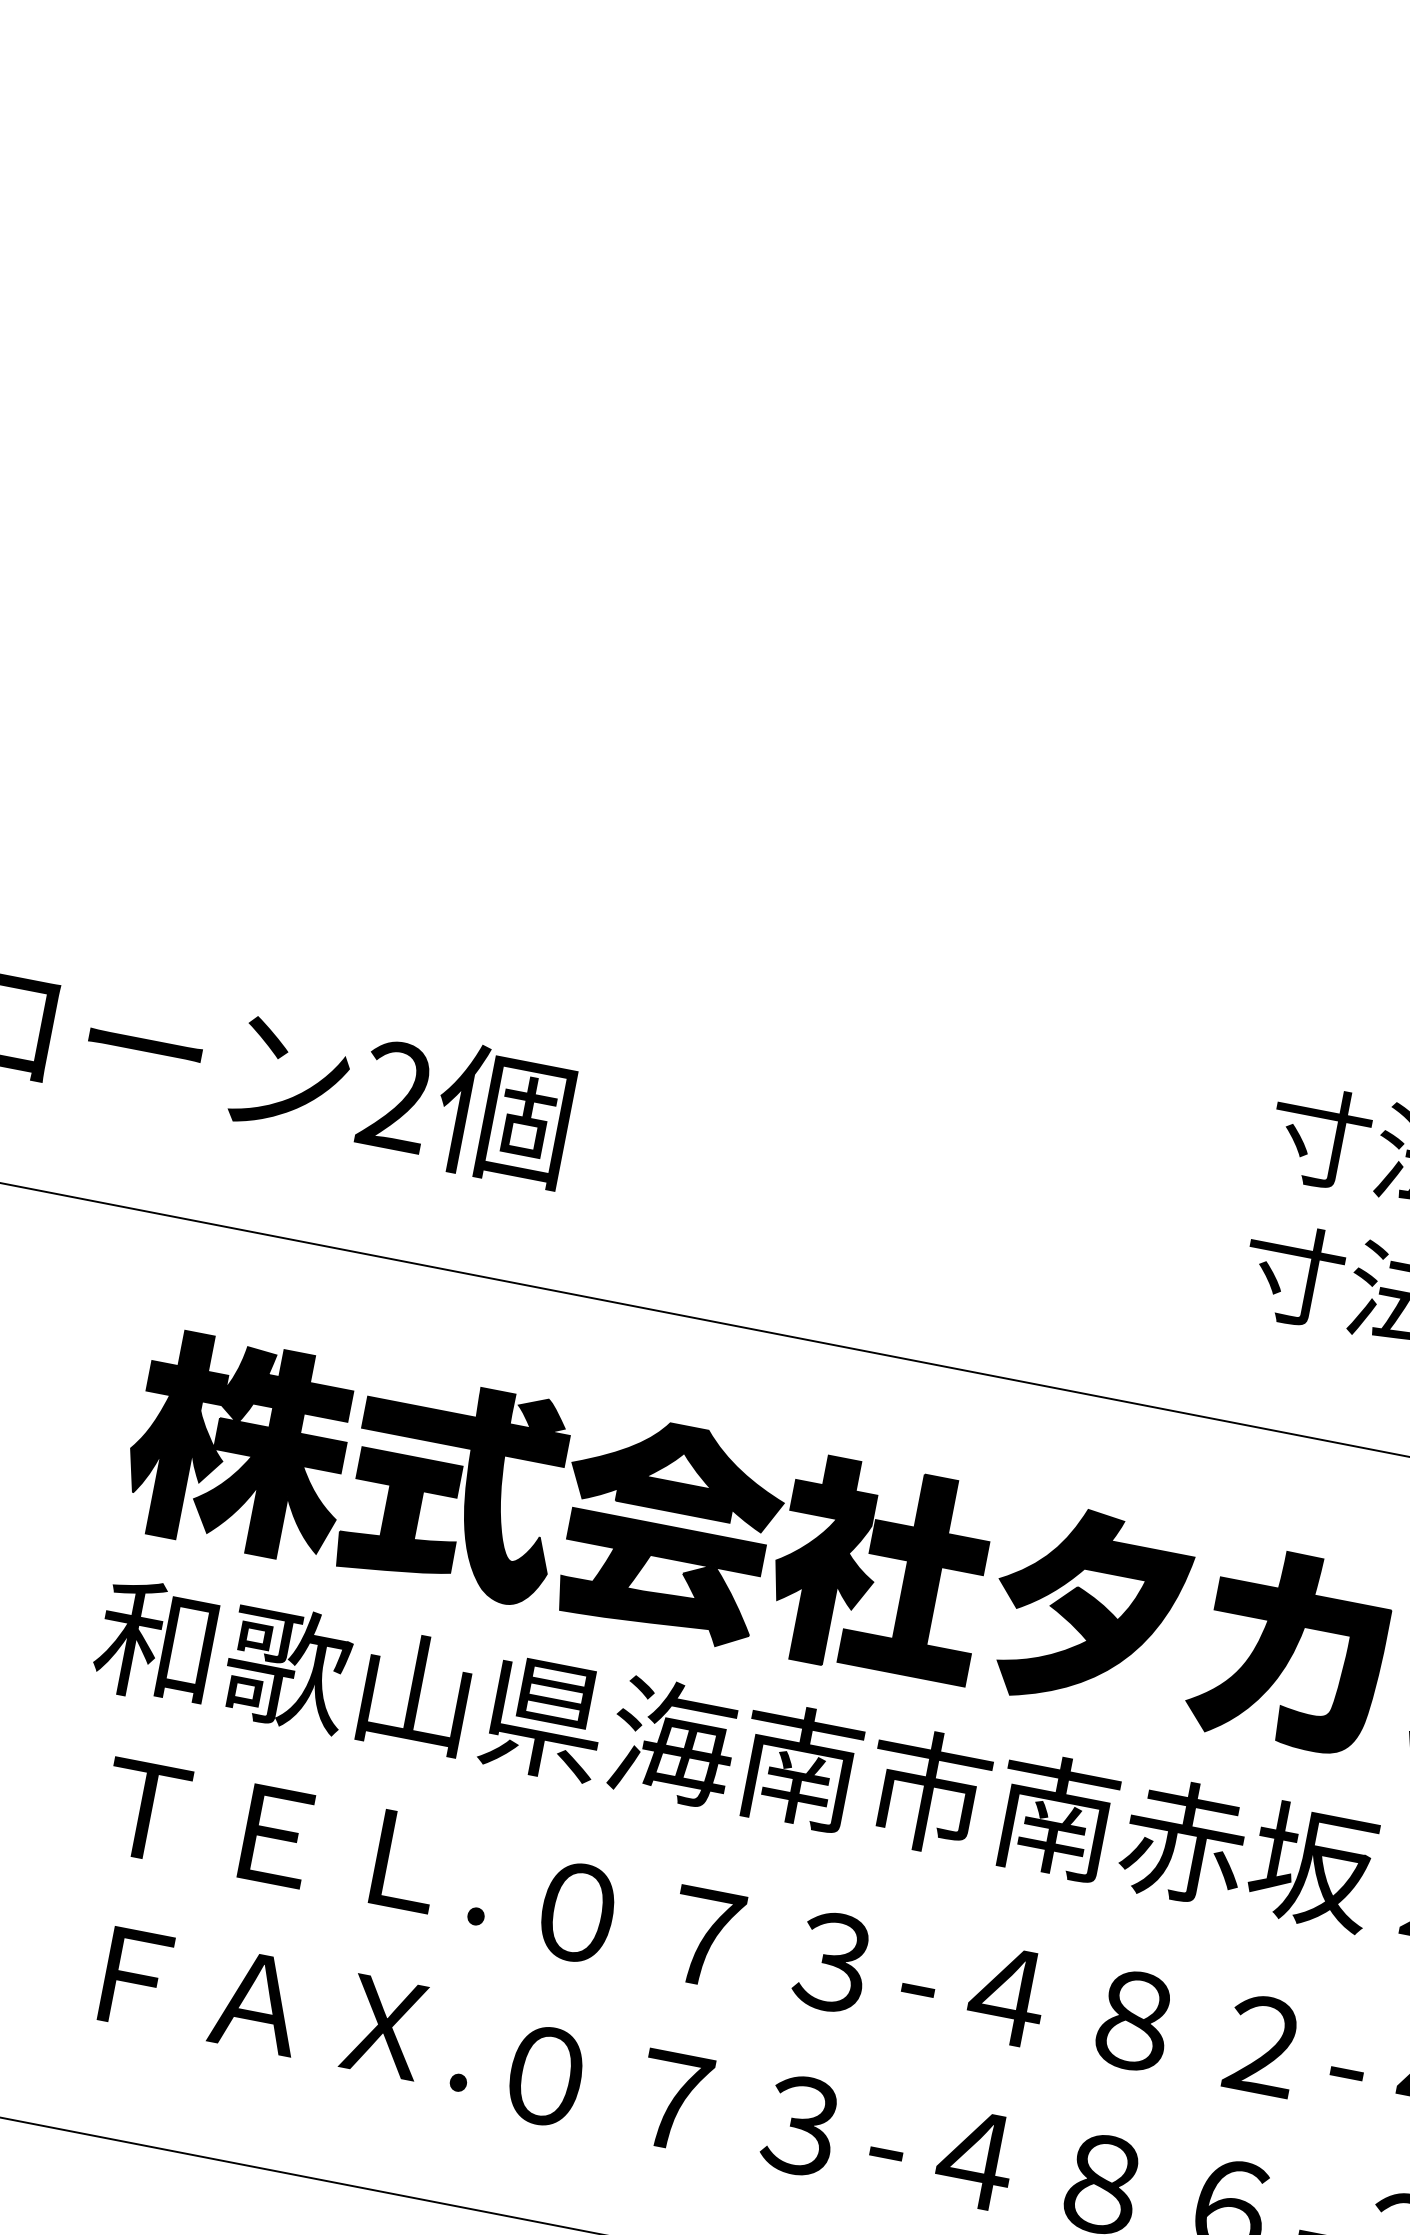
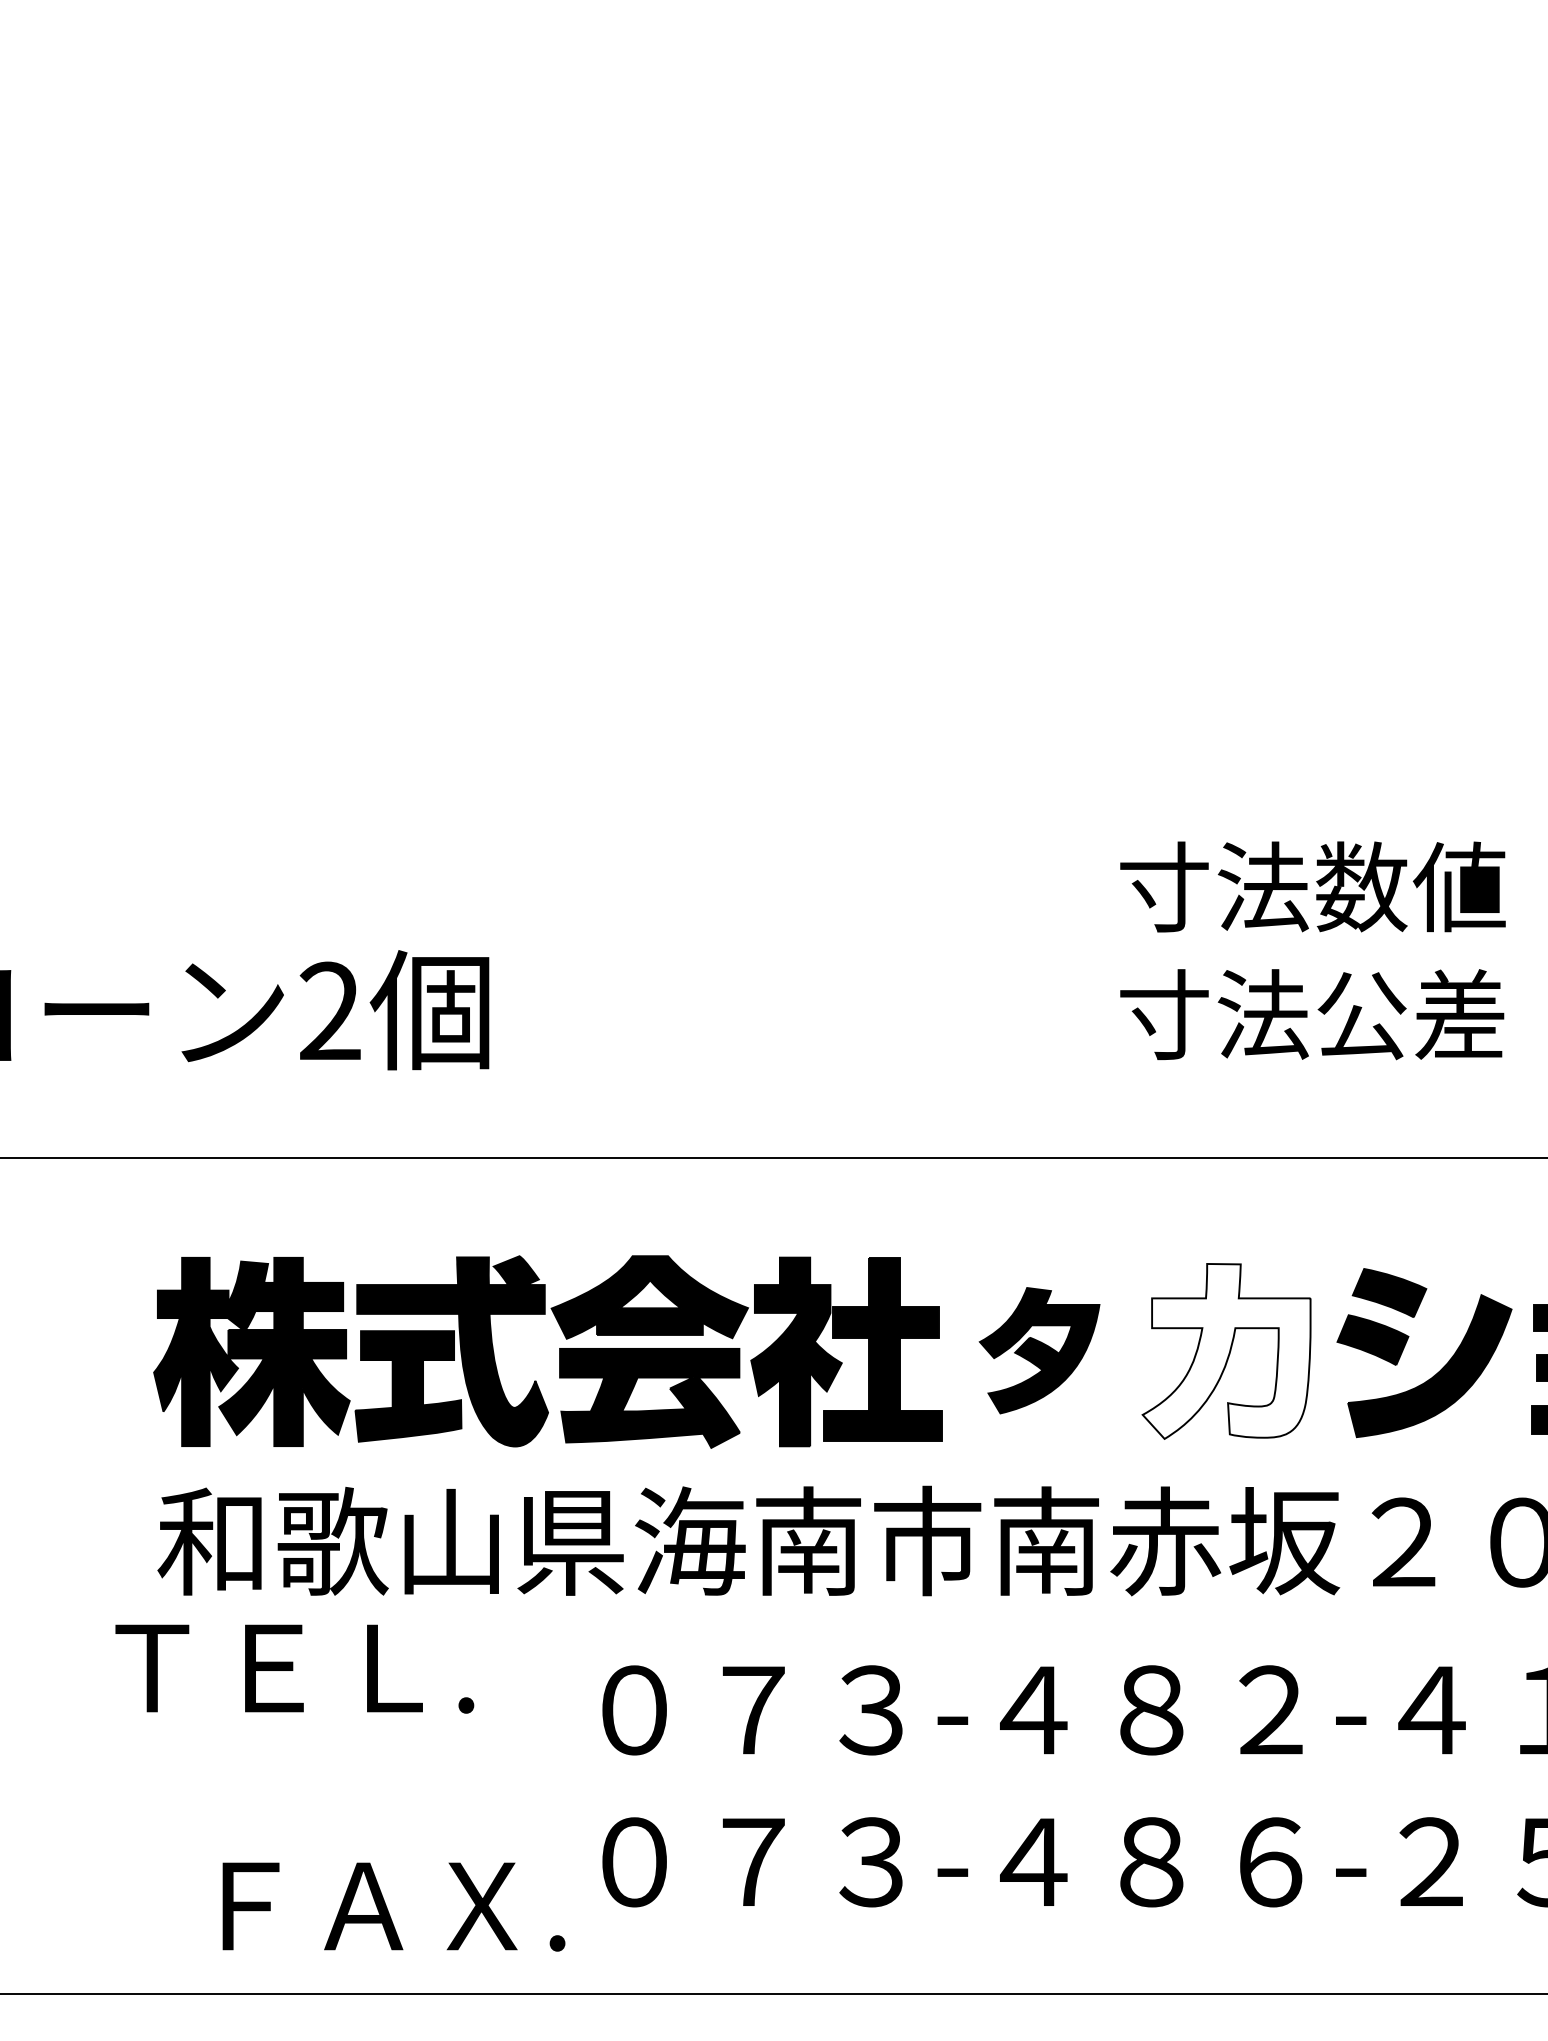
part: (1088, 1609) -> (1039, 1350), size x0.7
fill: (1290, 1649) -> (1226, 1350), removed
text: (298, 1840) -> (294, 1668), moved
text: (289, 2008) -> (393, 1906), moved

